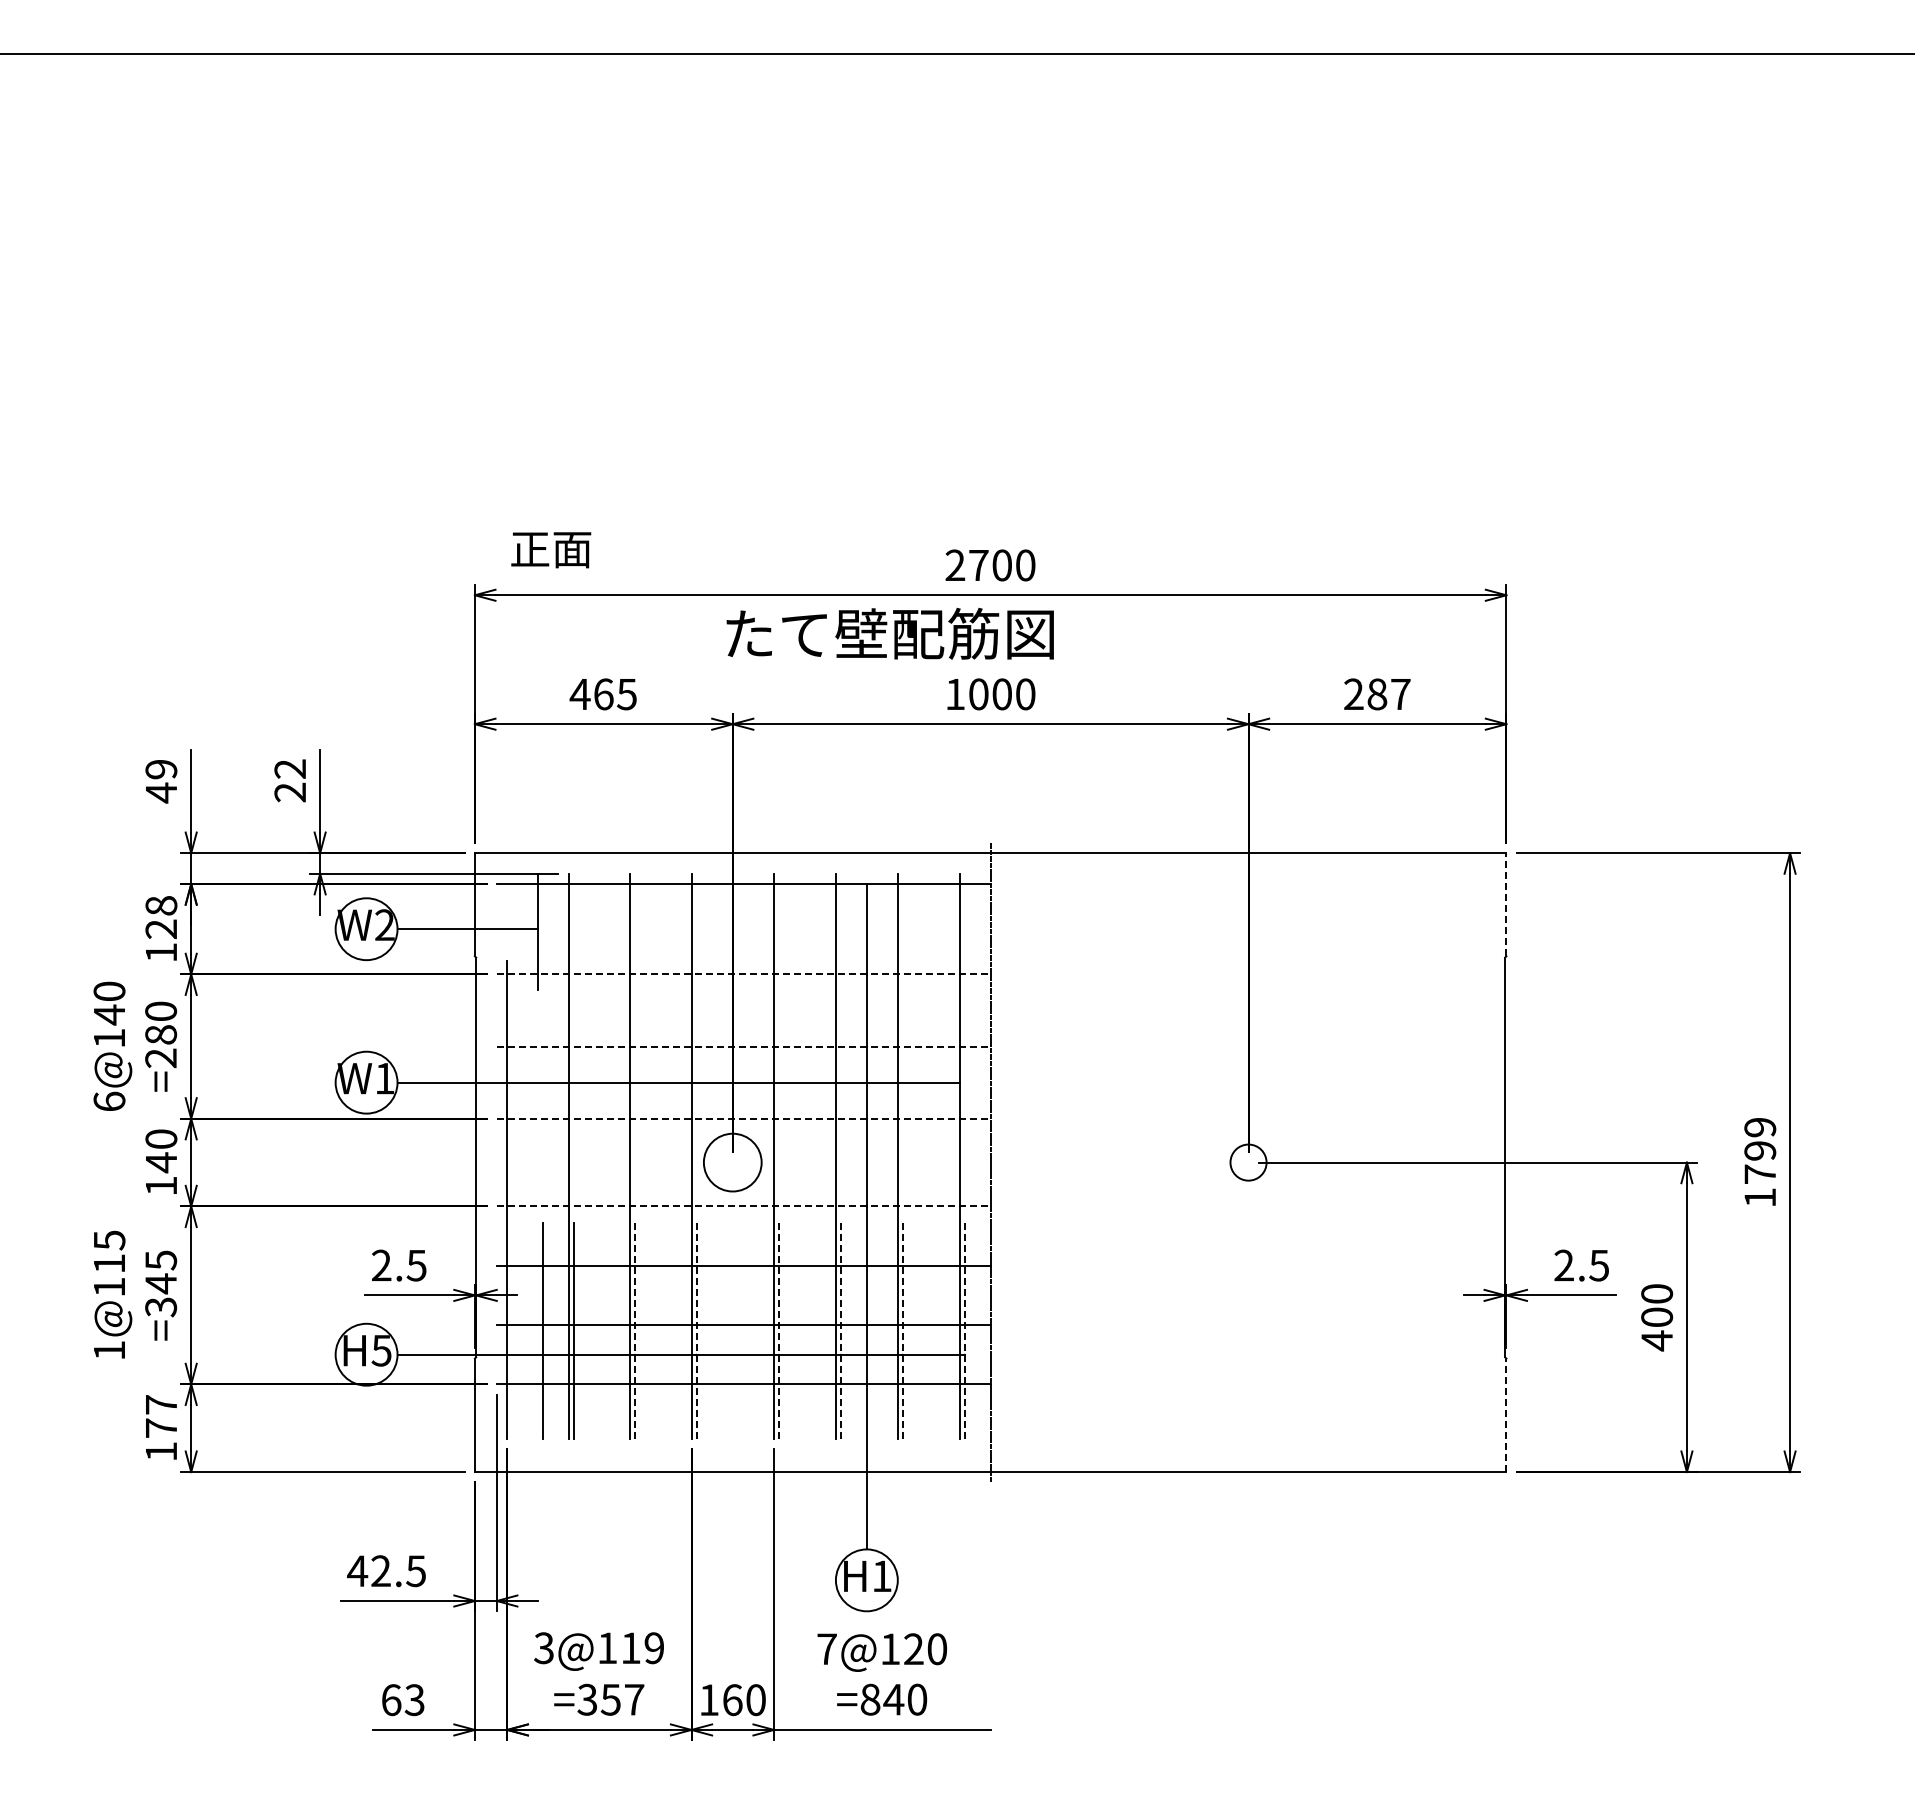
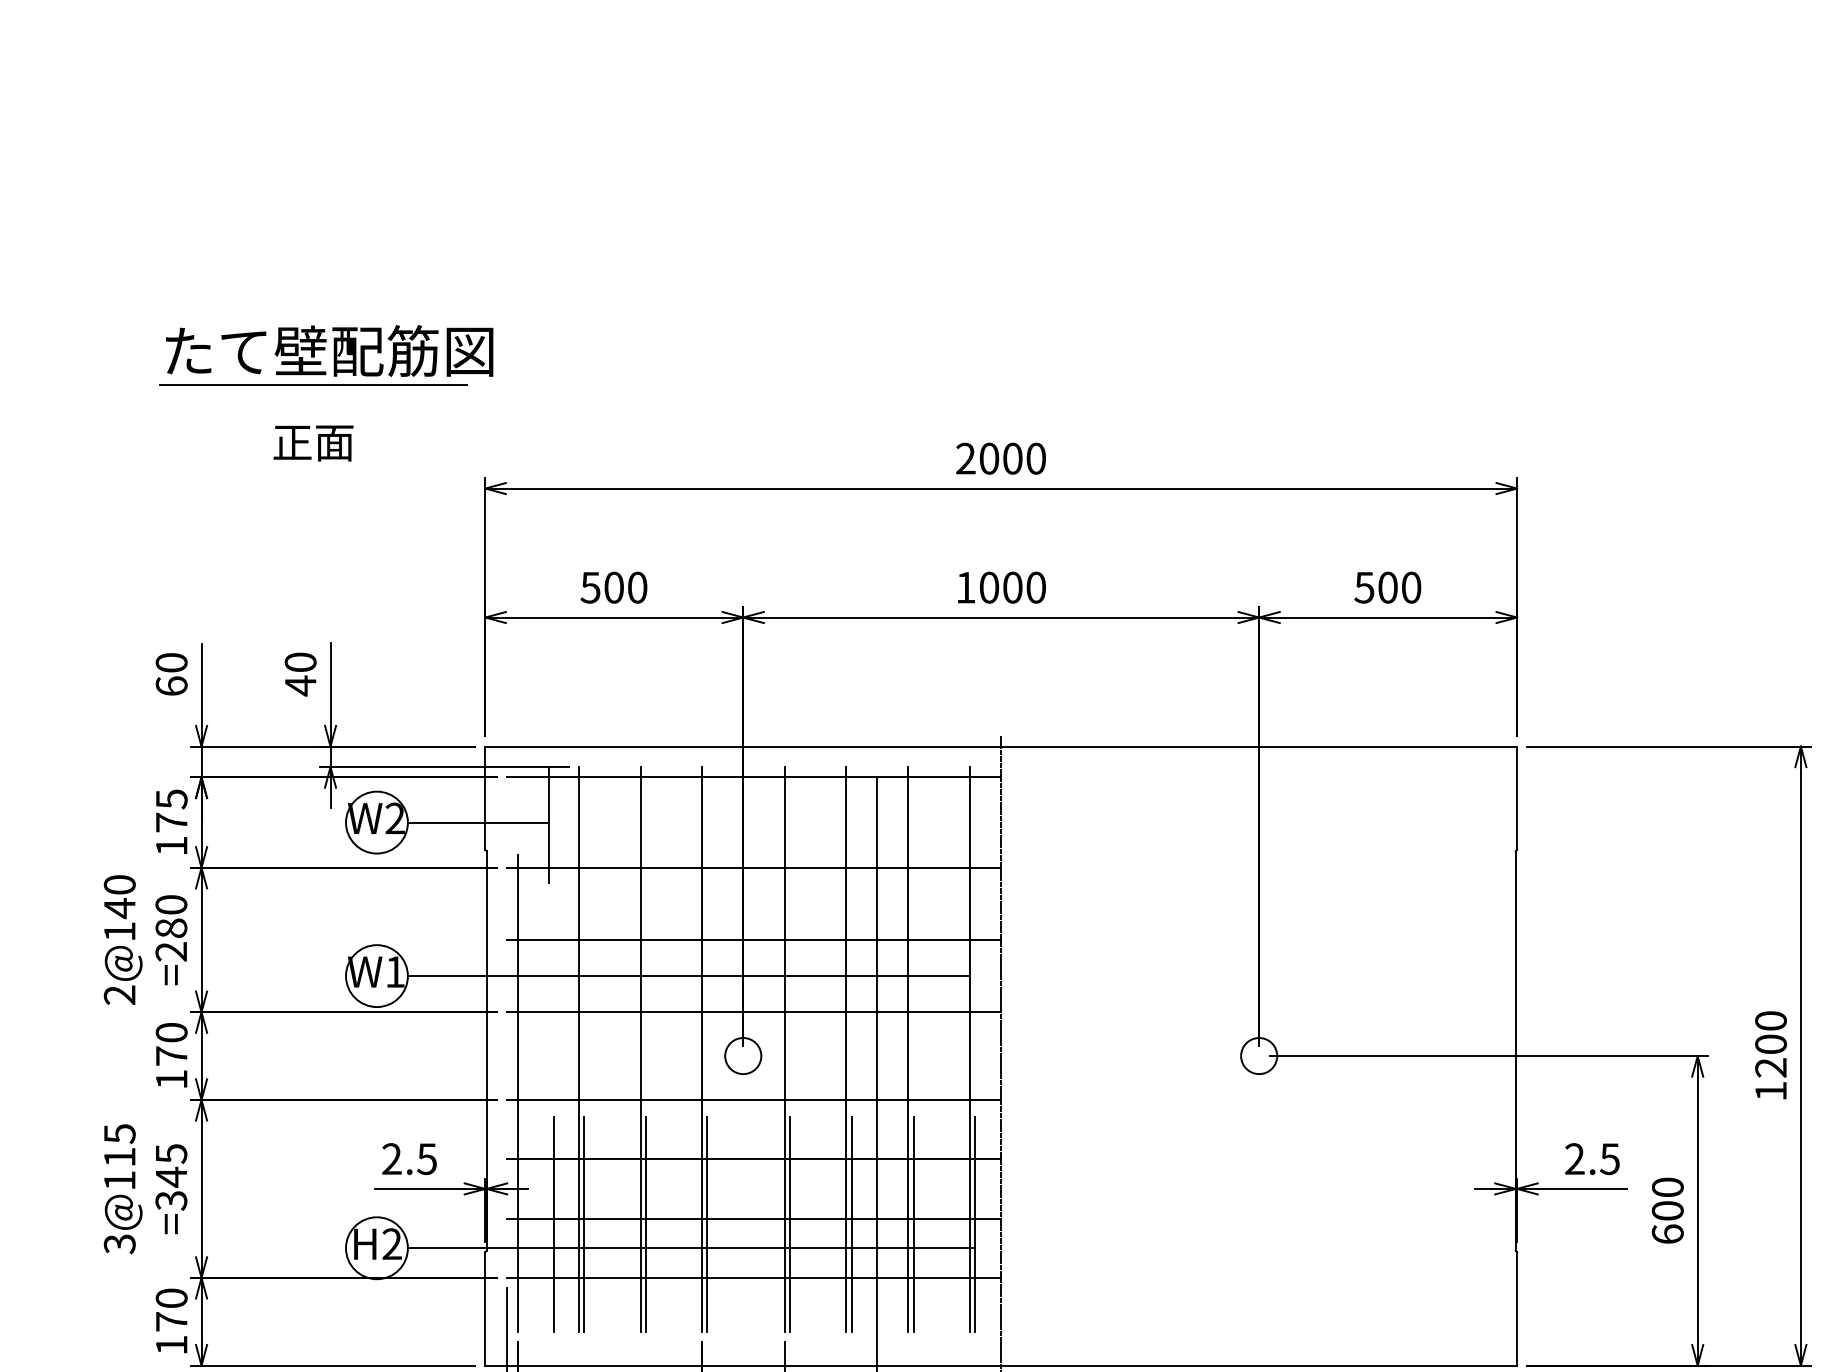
line: (302, 492) -> (312, 385), added
text: (551, 550) -> (313, 443), moved
text: (978, 565) -> (989, 458), 2700 -> 2000
text: (889, 633) -> (328, 350), moved
text: (602, 694) -> (612, 587), 465 -> 500
text: (1376, 694) -> (1387, 587), 287 -> 500
text: (161, 781) -> (171, 674), 49 -> 60
text: (290, 781) -> (300, 674), 22 -> 40
line: (1506, 904) -> (1517, 797), dashed -> solid
text: (161, 917) -> (171, 810), 128 -> 175
line: (743, 974) -> (753, 867), dashed -> solid
line: (743, 1046) -> (753, 939), dashed -> solid
text: (109, 1101) -> (119, 994), 6@140 -> 2@140
line: (743, 1118) -> (753, 1011), dashed -> solid
text: (1760, 1150) -> (1771, 1043), 1799 -> 1200
text: (161, 1162) -> (171, 1055), 140 -> 170
circle: (732, 1162) -> (742, 1055), size x0.62
line: (743, 1206) -> (753, 1099), dashed -> solid
line: (635, 1330) -> (645, 1224), dashed -> solid
line: (696, 1330) -> (706, 1224), dashed -> solid
line: (779, 1330) -> (790, 1224), dashed -> solid
line: (841, 1330) -> (852, 1224), dashed -> solid
line: (902, 1330) -> (913, 1224), dashed -> solid
line: (964, 1330) -> (975, 1224), dashed -> solid
text: (1657, 1340) -> (1668, 1234), 400 -> 600
text: (109, 1350) -> (119, 1244), 1@115 -> 3@115
text: (381, 1350) -> (391, 1244), H5 -> H2
text: (161, 1404) -> (171, 1298), 177 -> 170
line: (1506, 1415) -> (1517, 1309), dashed -> solid

